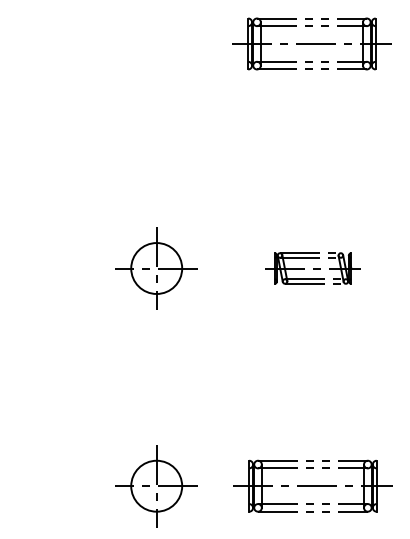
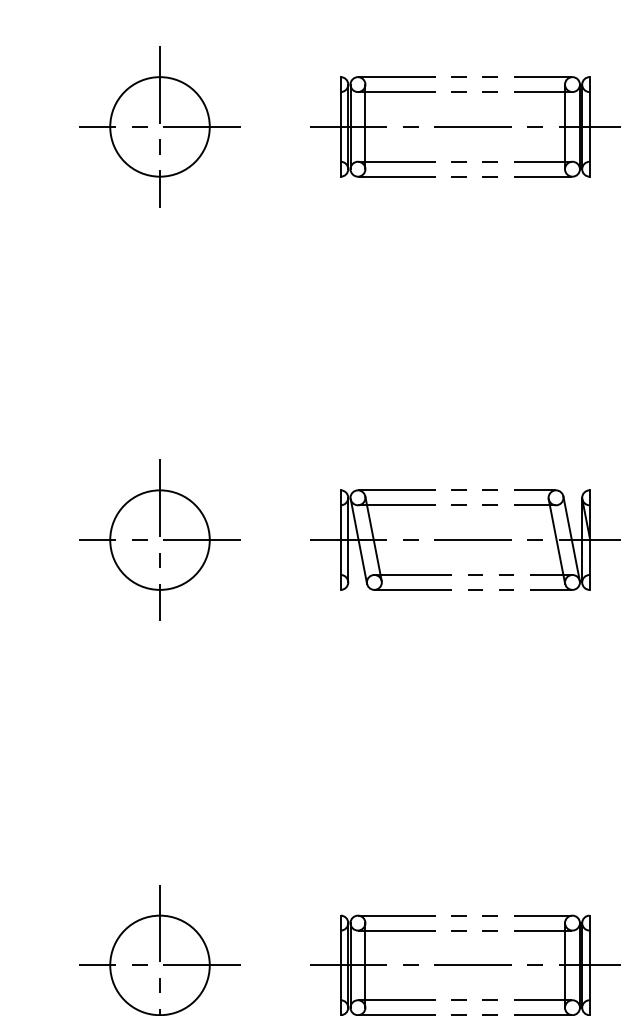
part: (311, 43) -> (464, 125), moved
part: (156, 56) -> (159, 125), added
part: (312, 268) -> (464, 540), size x1.67

